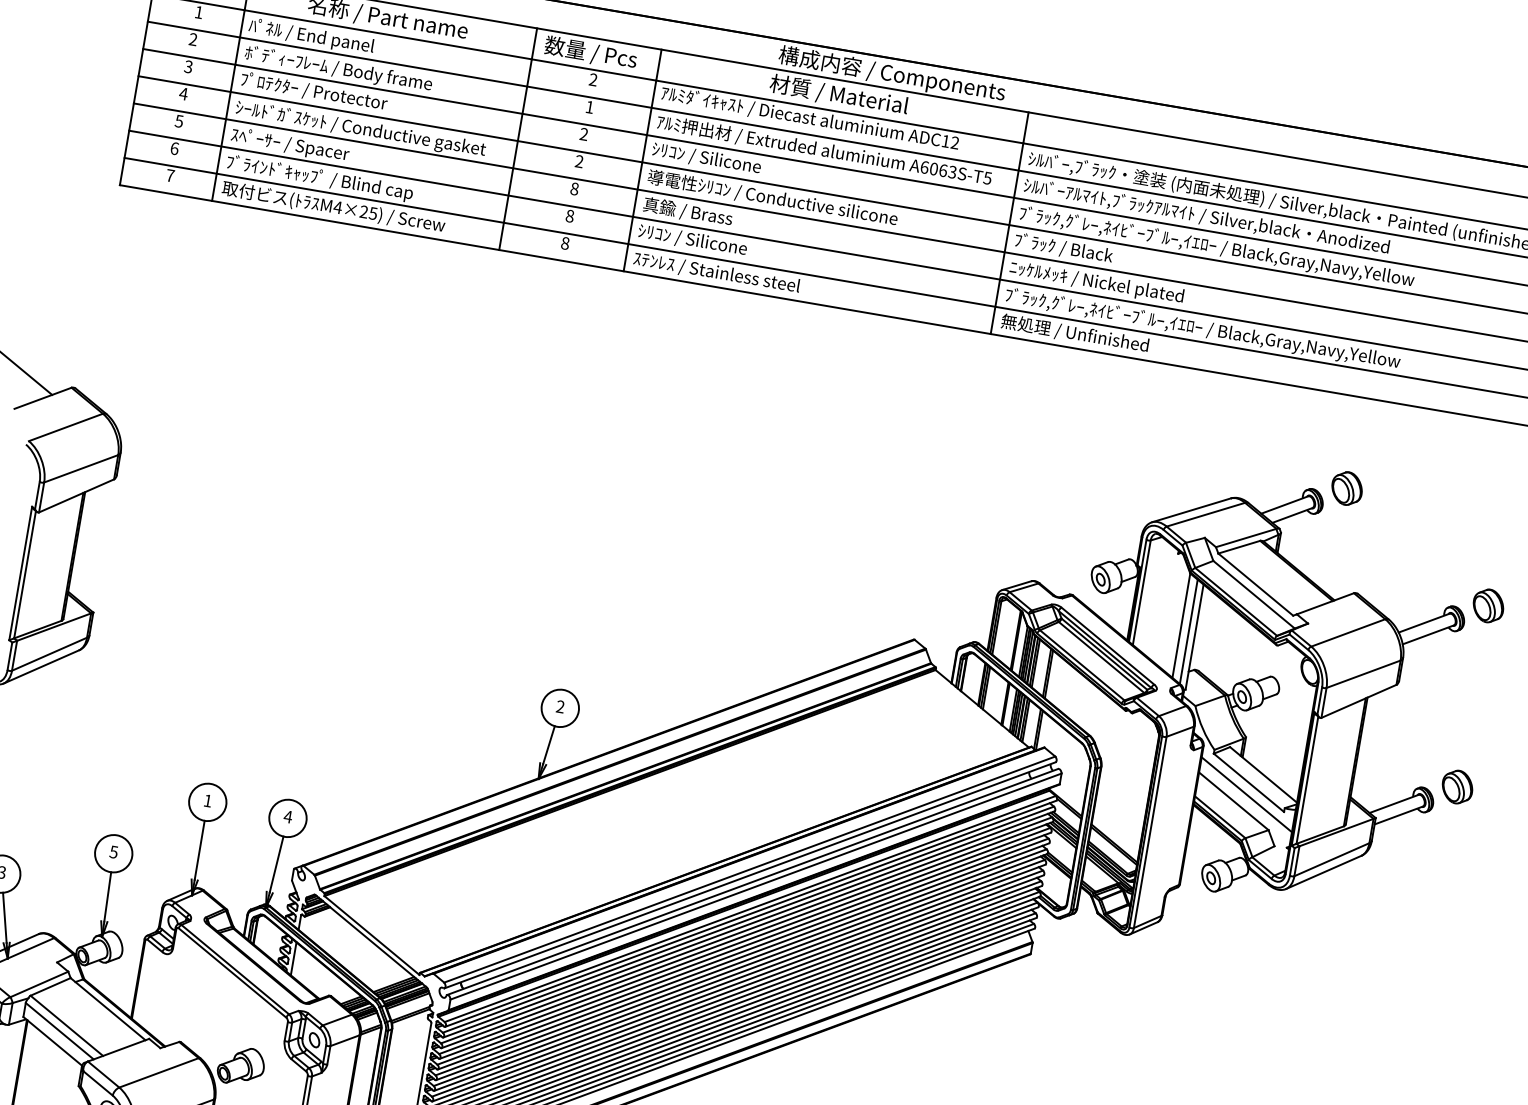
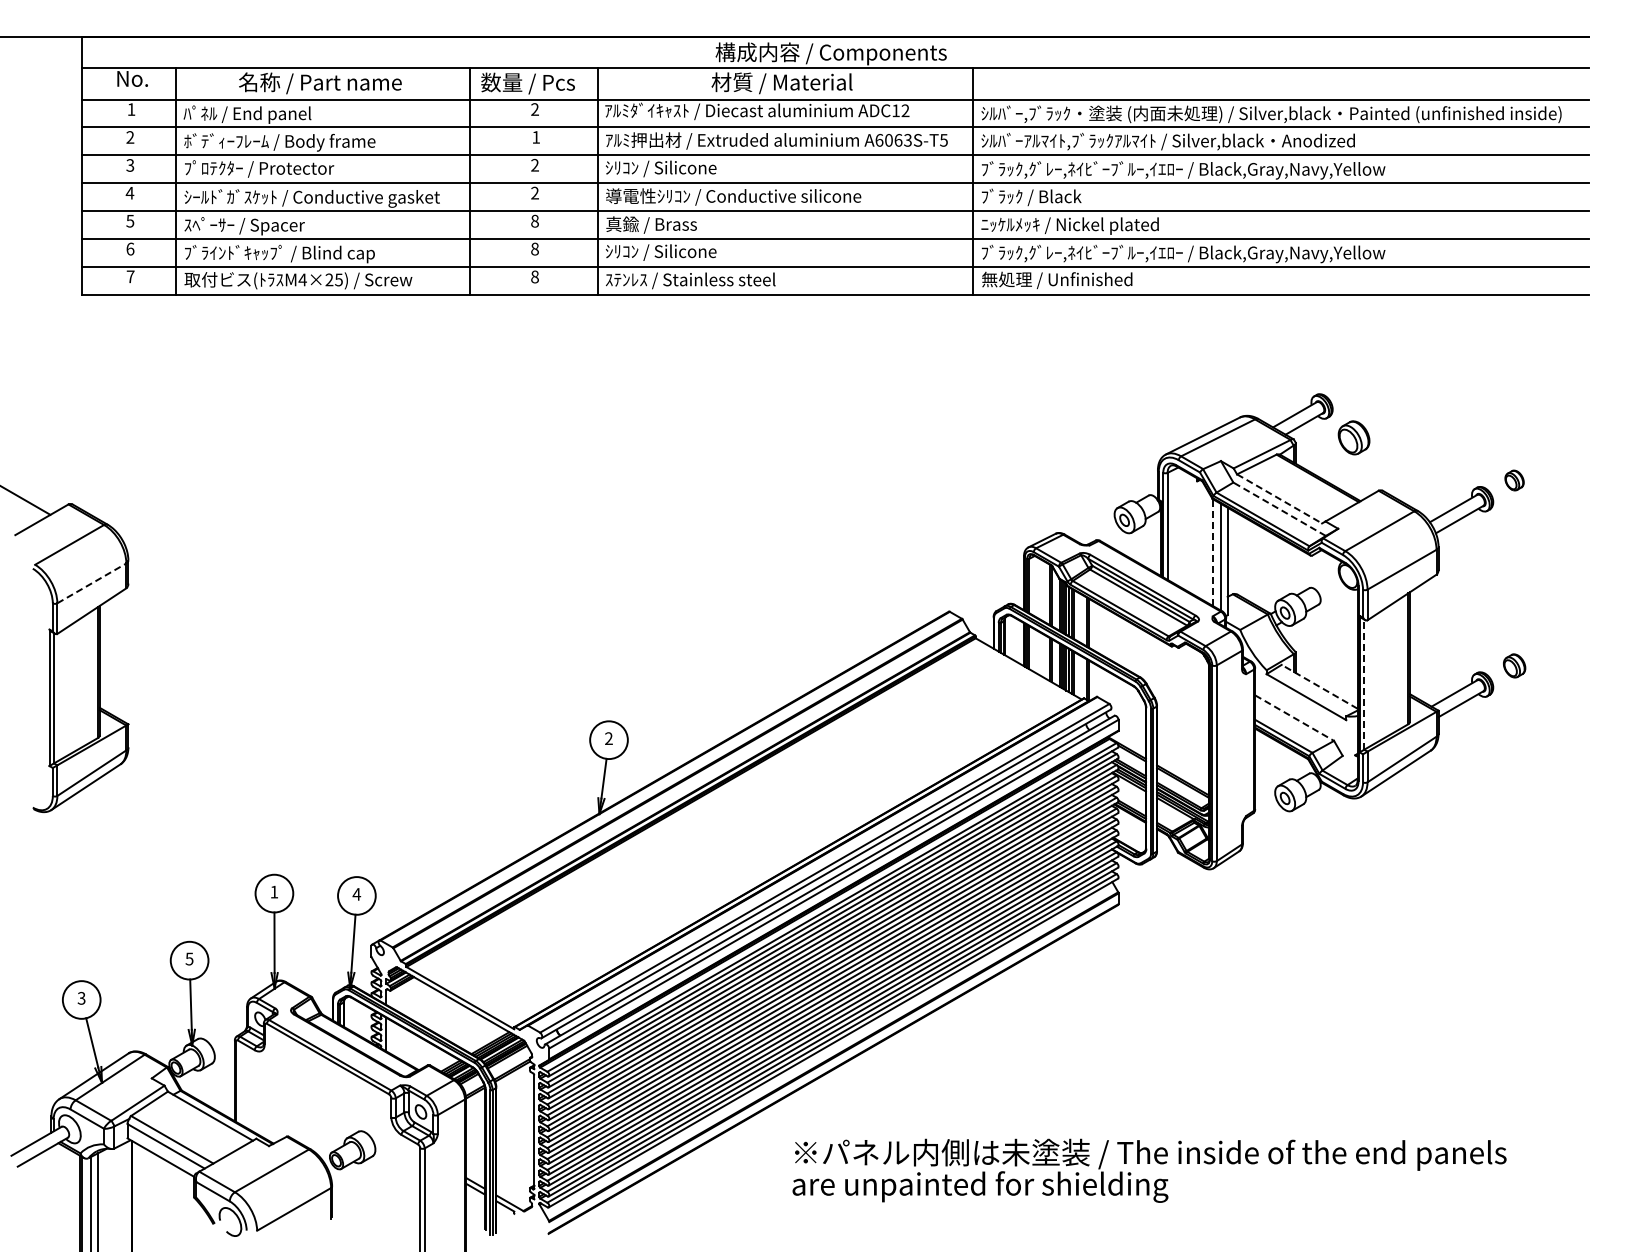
line: (80, 468) -> (91, 583), solid -> dashed
part: (1346, 488) -> (1353, 437), moved
line: (1256, 585) -> (1280, 499), solid -> dashed
line: (1253, 594) -> (1279, 509), solid -> dashed
part: (1488, 605) -> (1514, 480), size x0.6
line: (1181, 624) -> (1212, 551), solid -> dashed
line: (1263, 774) -> (1319, 686), solid -> dashed
line: (1307, 780) -> (1364, 684), solid -> dashed
part: (1457, 786) -> (1514, 665), size x0.7
line: (1246, 794) -> (1306, 709), removed
line: (1233, 801) -> (1294, 718), solid -> dashed

